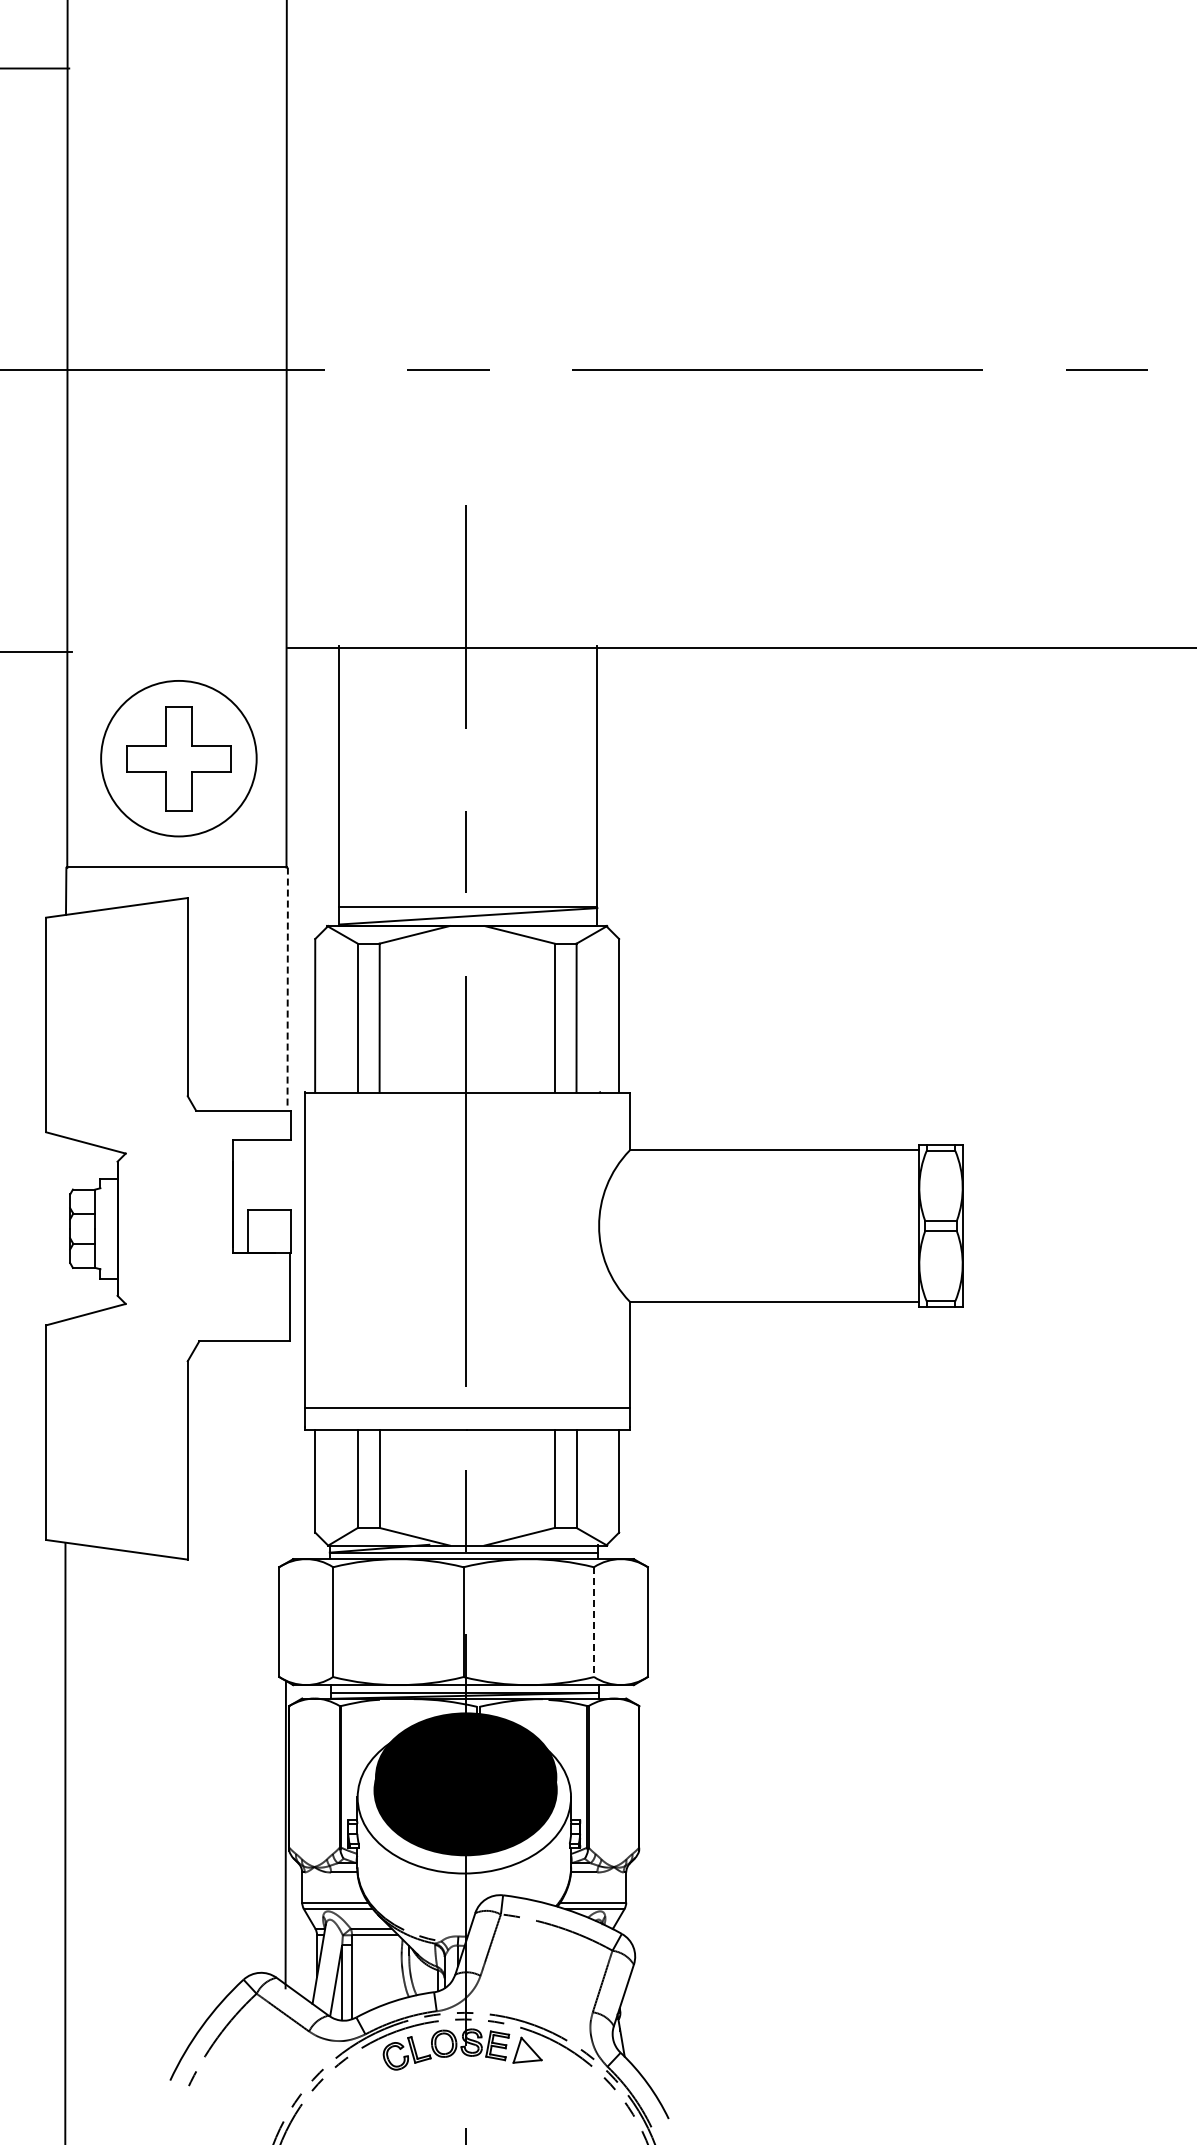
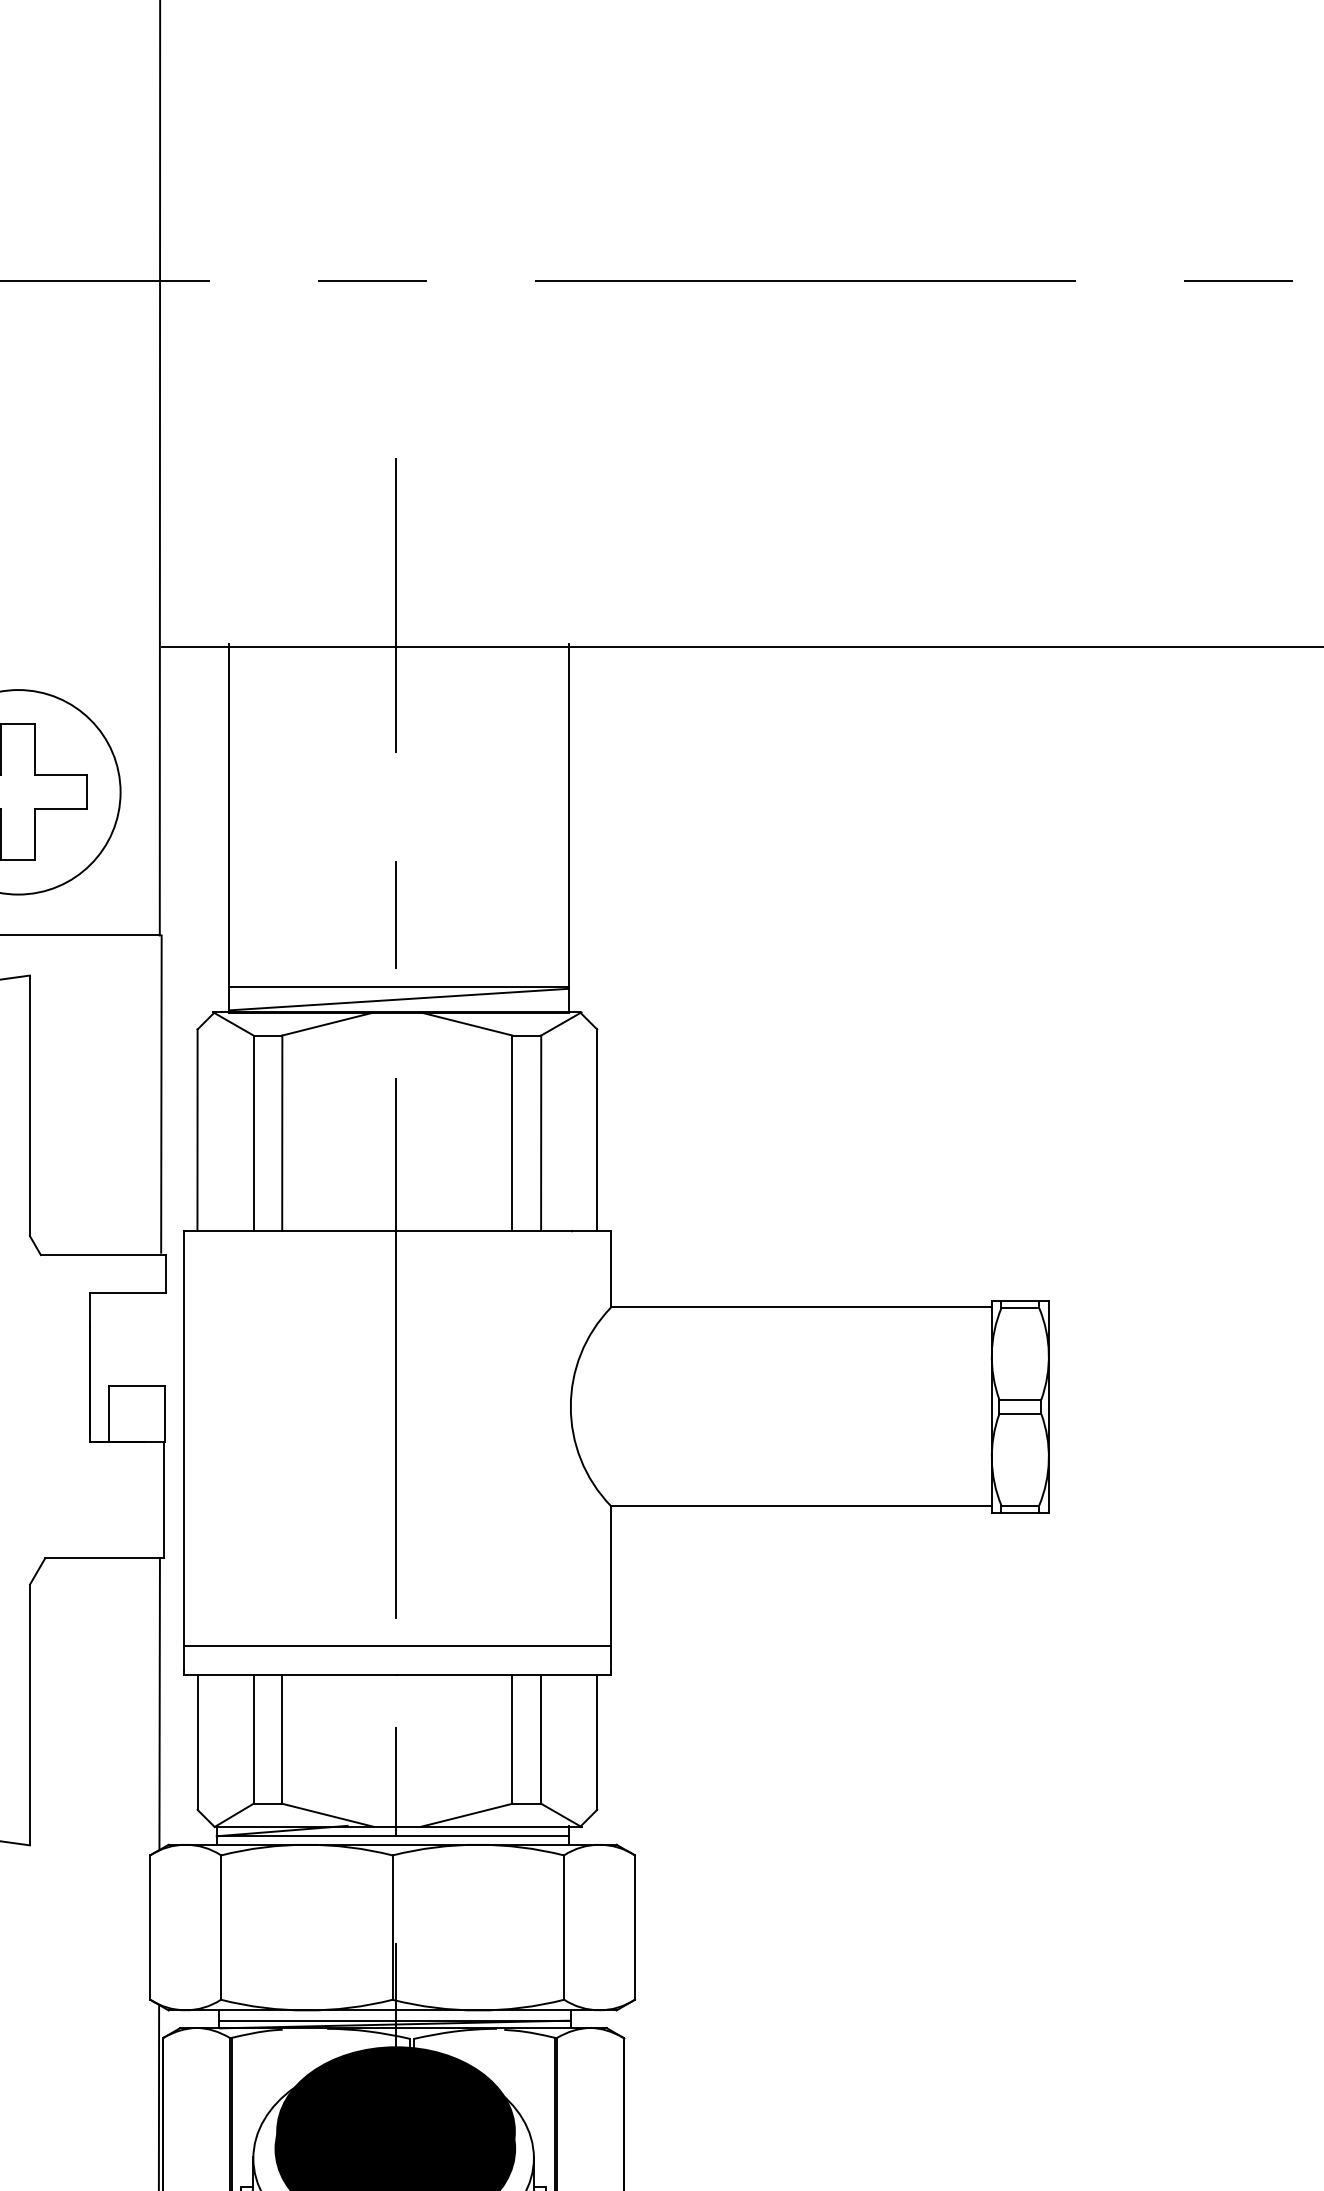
line: (287, 988) -> (161, 1094), dashed -> solid
line: (286, 1451) -> (159, 1703), added
line: (593, 1622) -> (563, 1928), dashed -> solid

